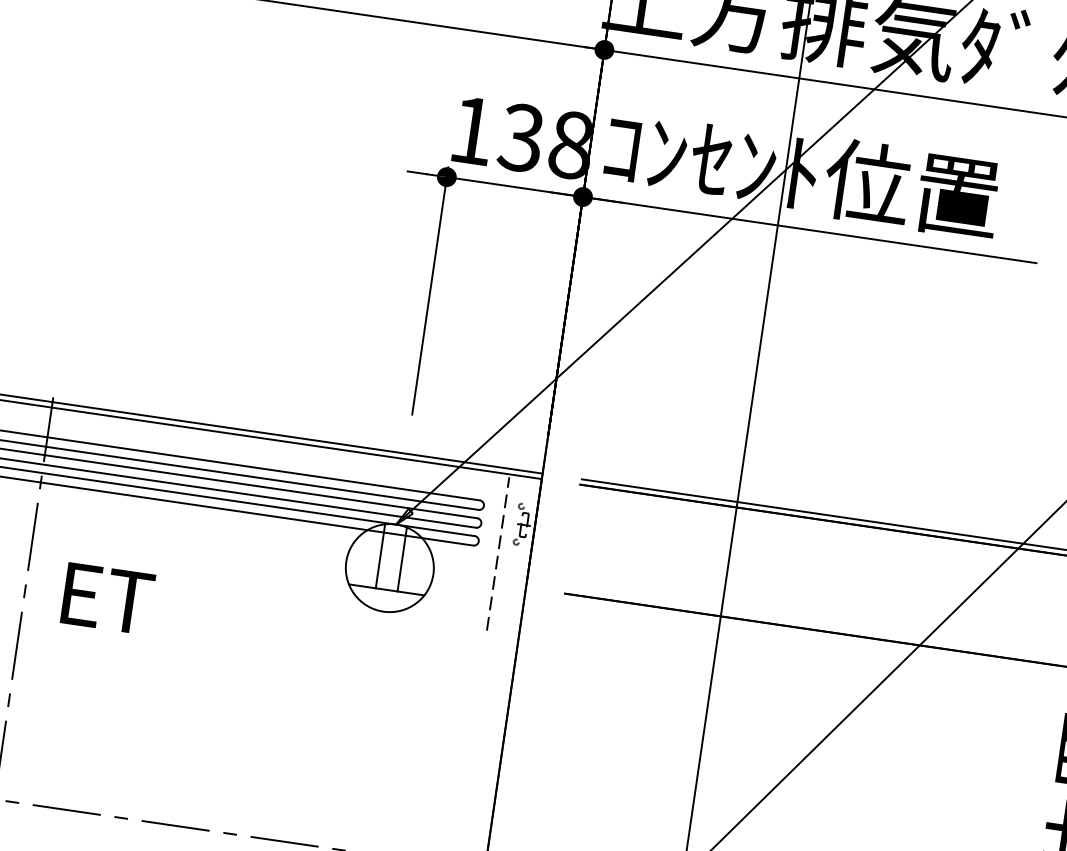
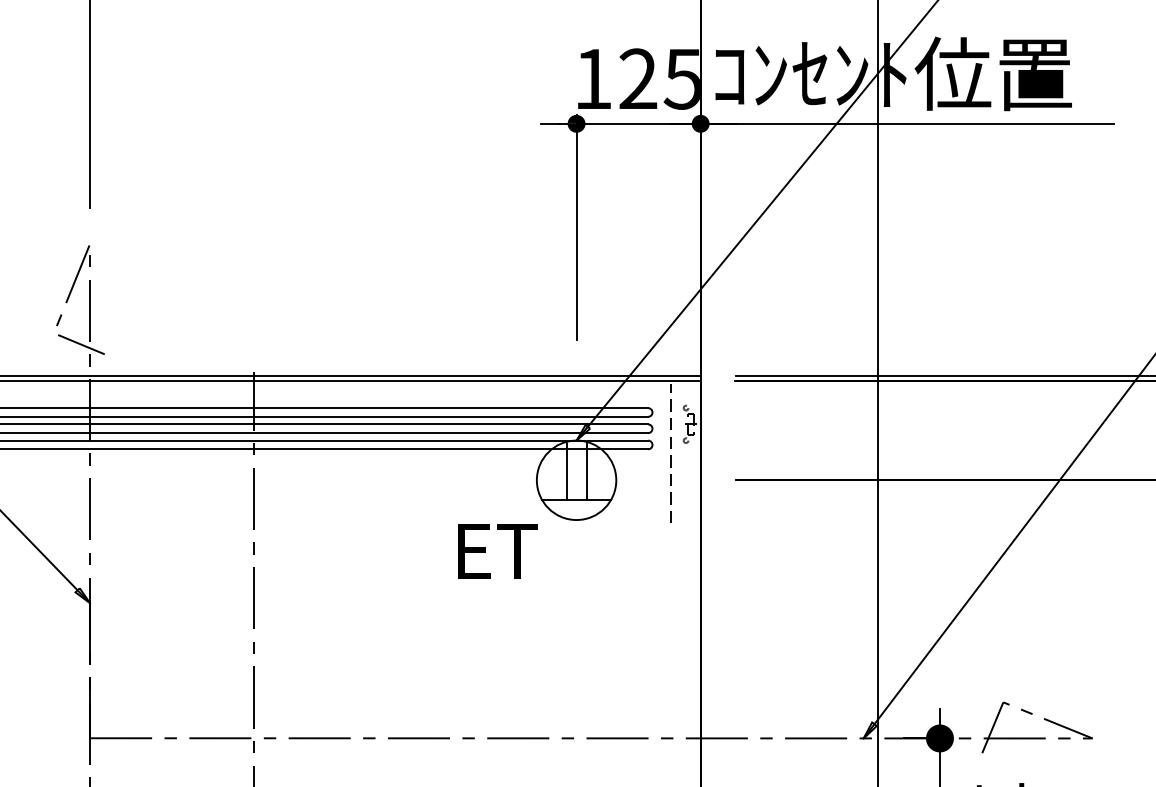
text: (546, 140) -> (660, 78), 138 -> 125
text: (107, 598) -> (497, 551), moved

